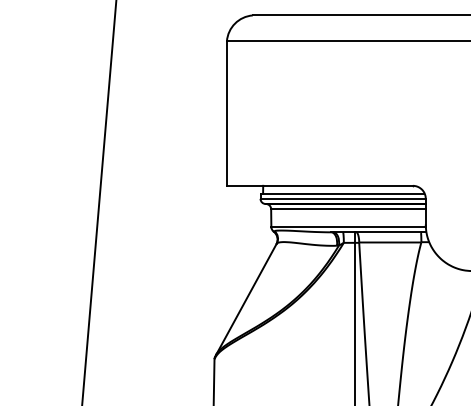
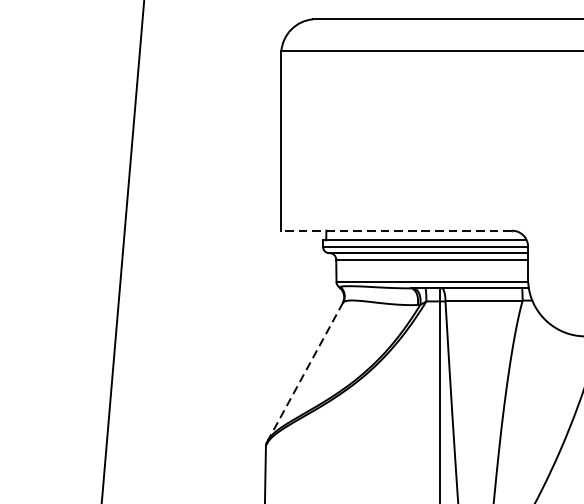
line: (319, 185) -> (396, 230), solid -> dashed
line: (246, 299) -> (305, 371), solid -> dashed

